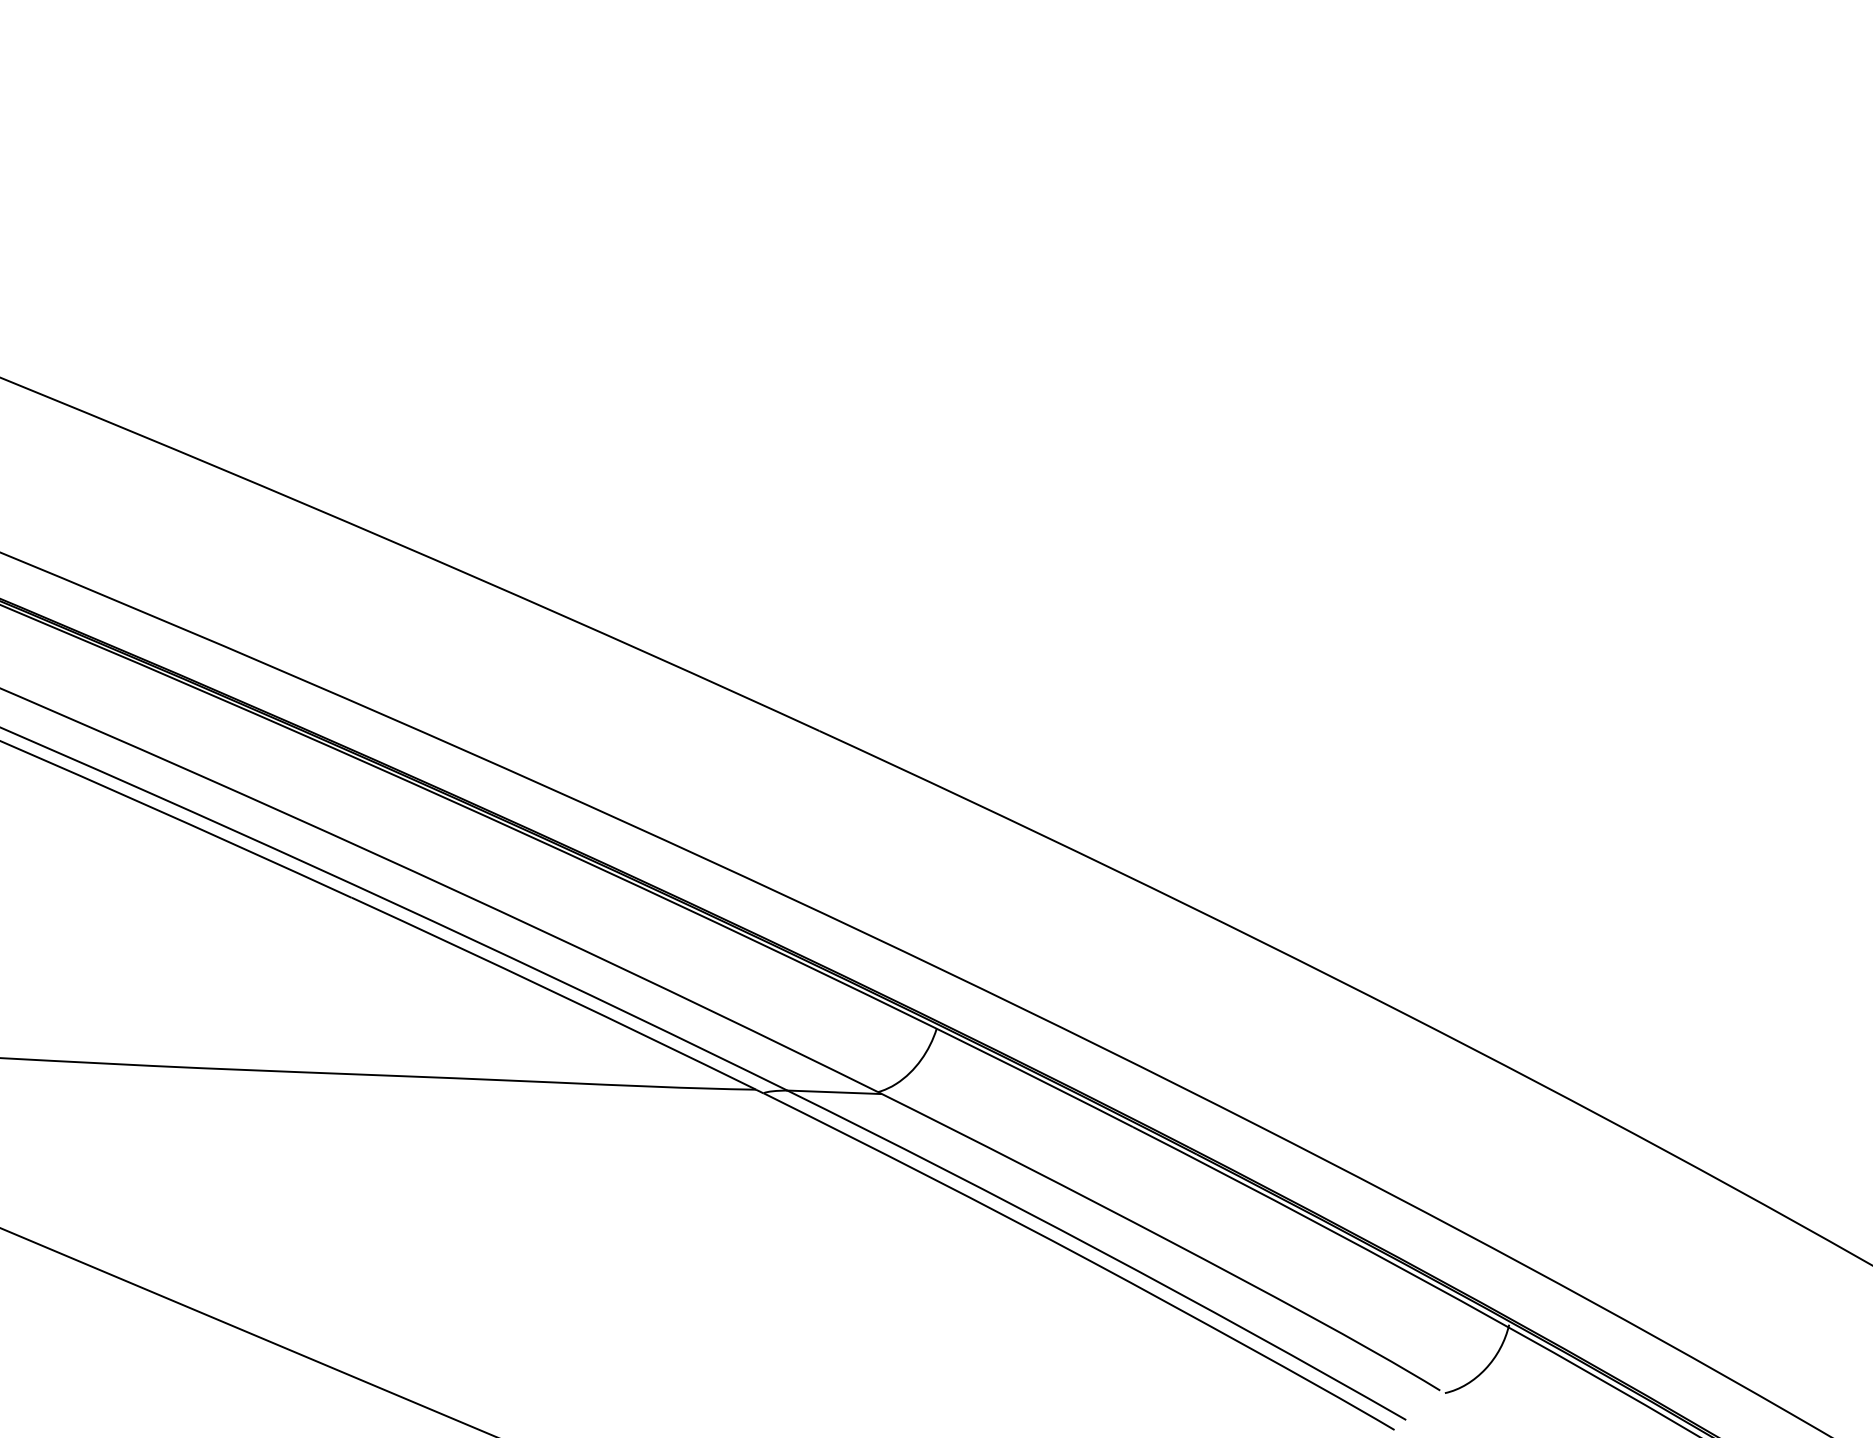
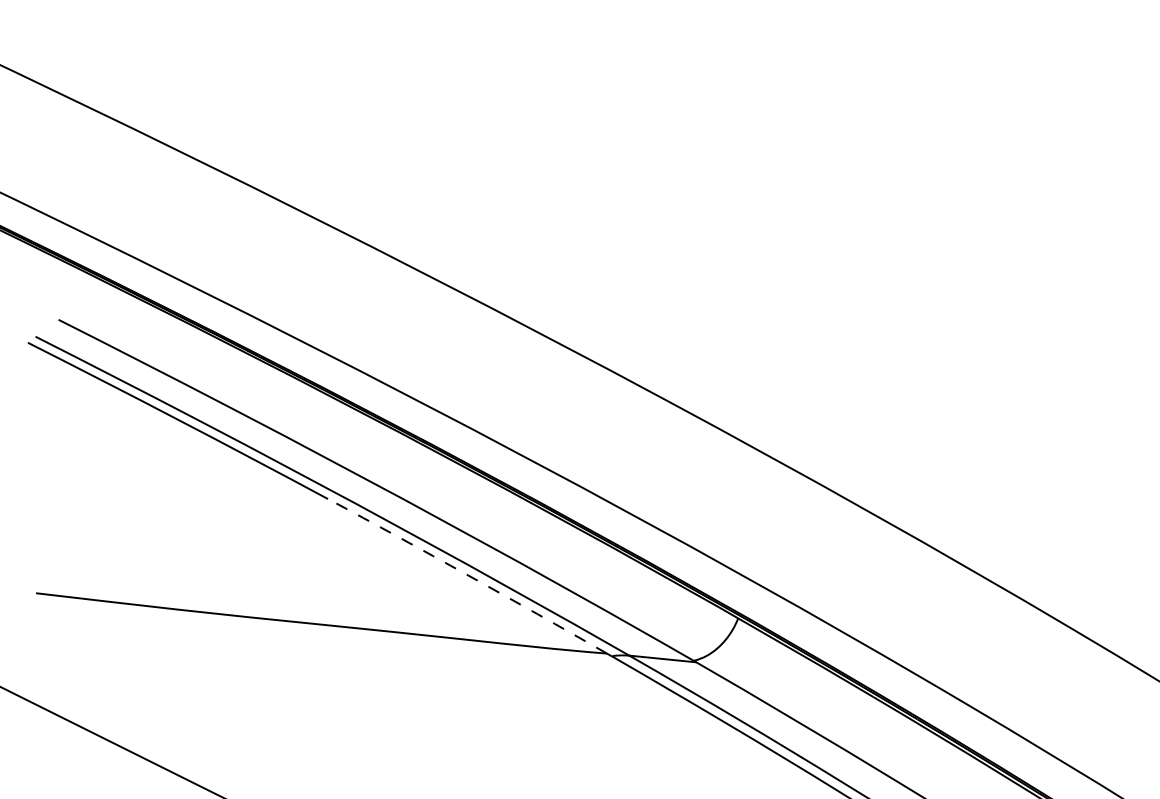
arc: (554, 992) -> (467, 575), solid -> dashed

